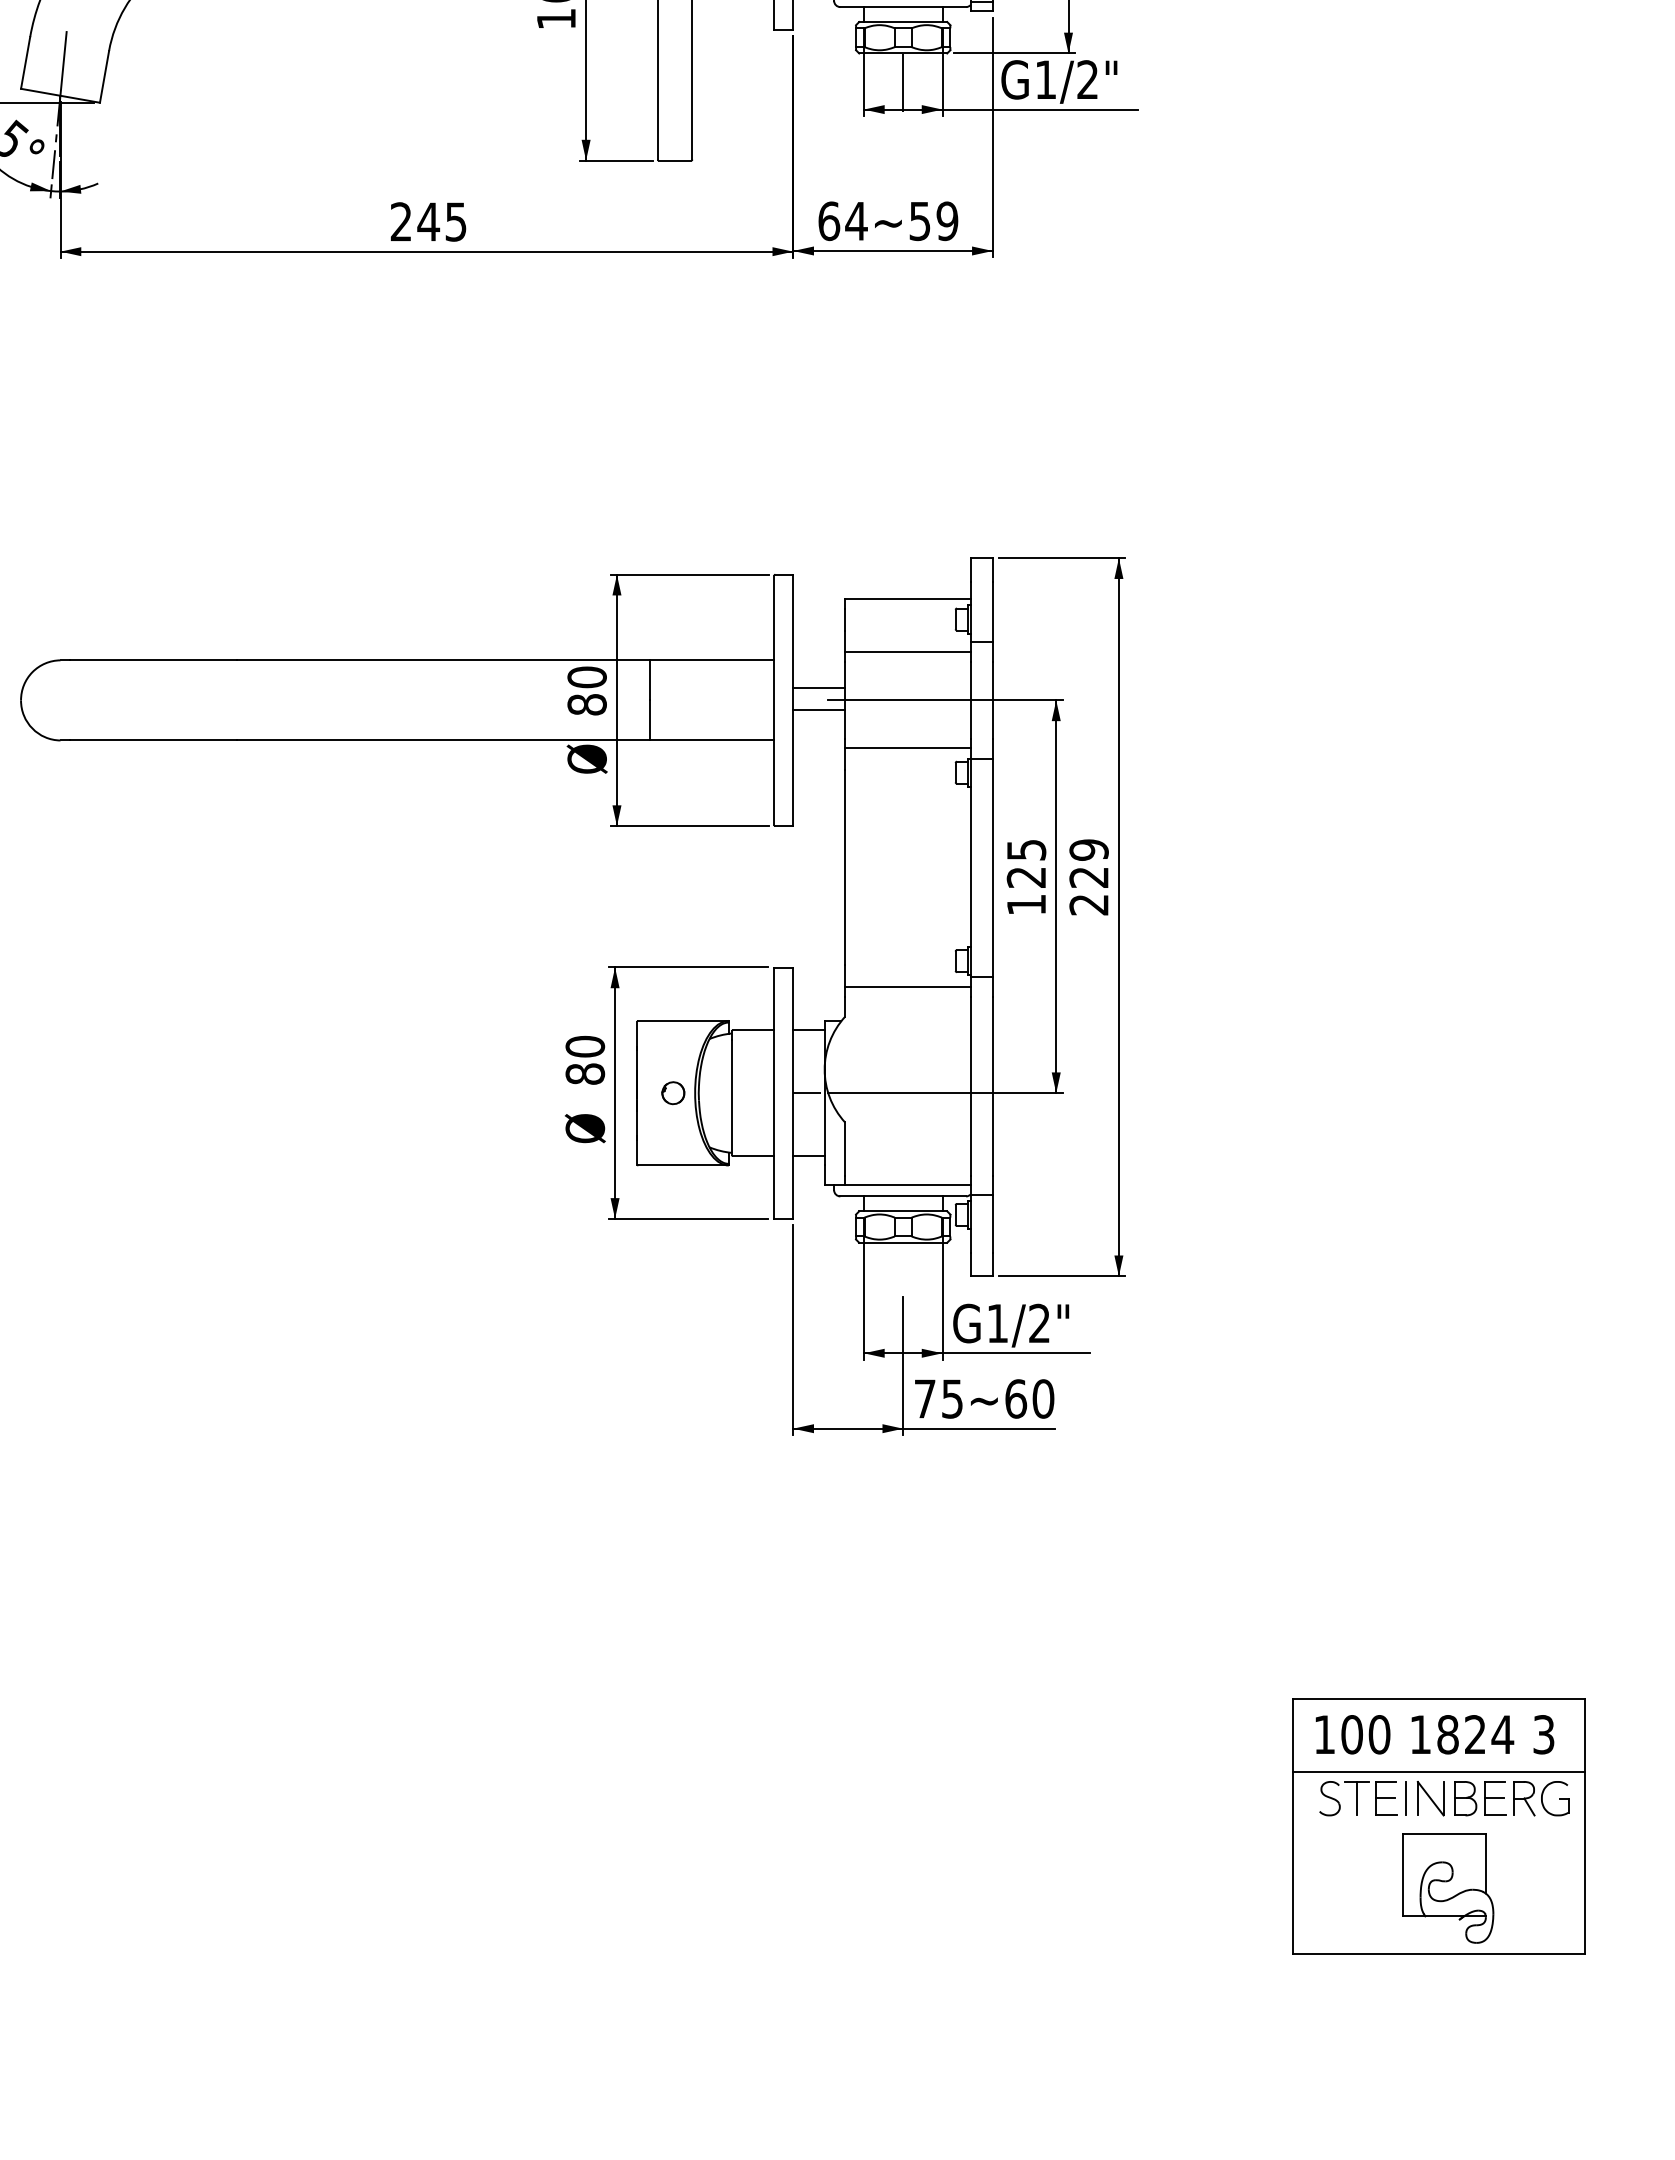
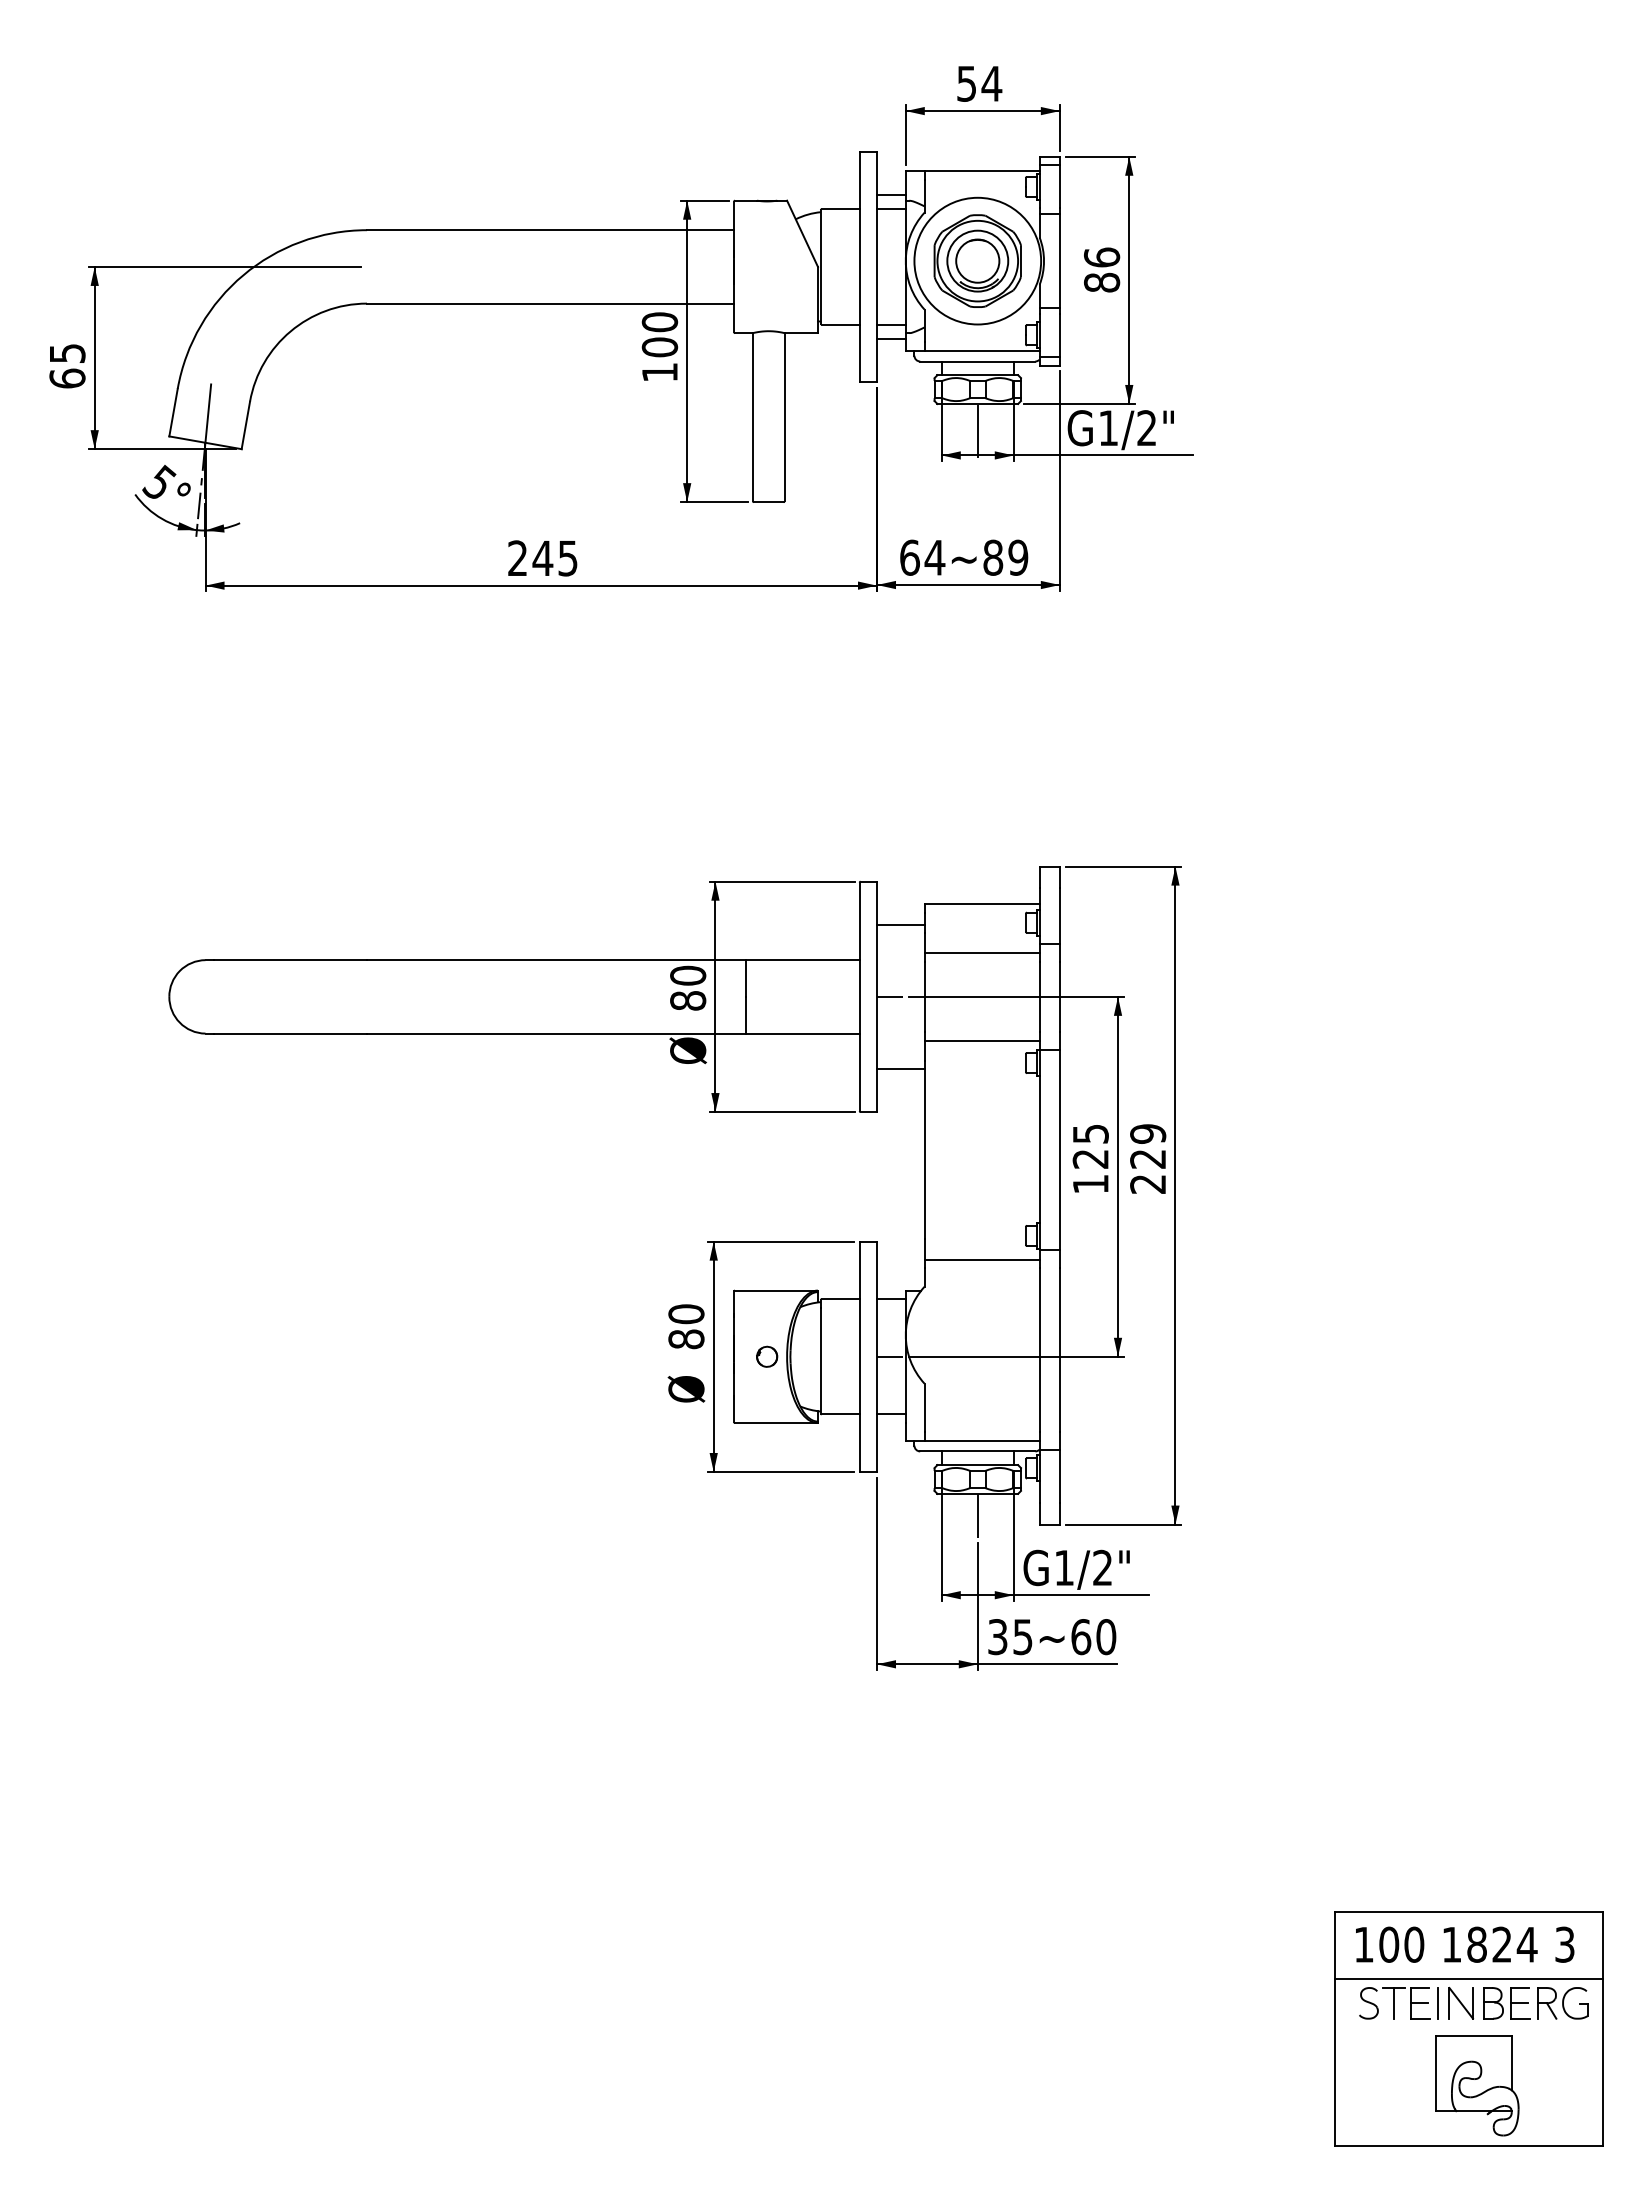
text: (920, 220) -> (993, 557), 64~59 -> 64~89
line: (818, 687) -> (900, 924), moved
line: (806, 700) -> (889, 996), added
line: (818, 709) -> (900, 1068), moved
line: (902, 1266) -> (977, 1515), added
text: (924, 1399) -> (997, 1637), 75~60 -> 35~60

